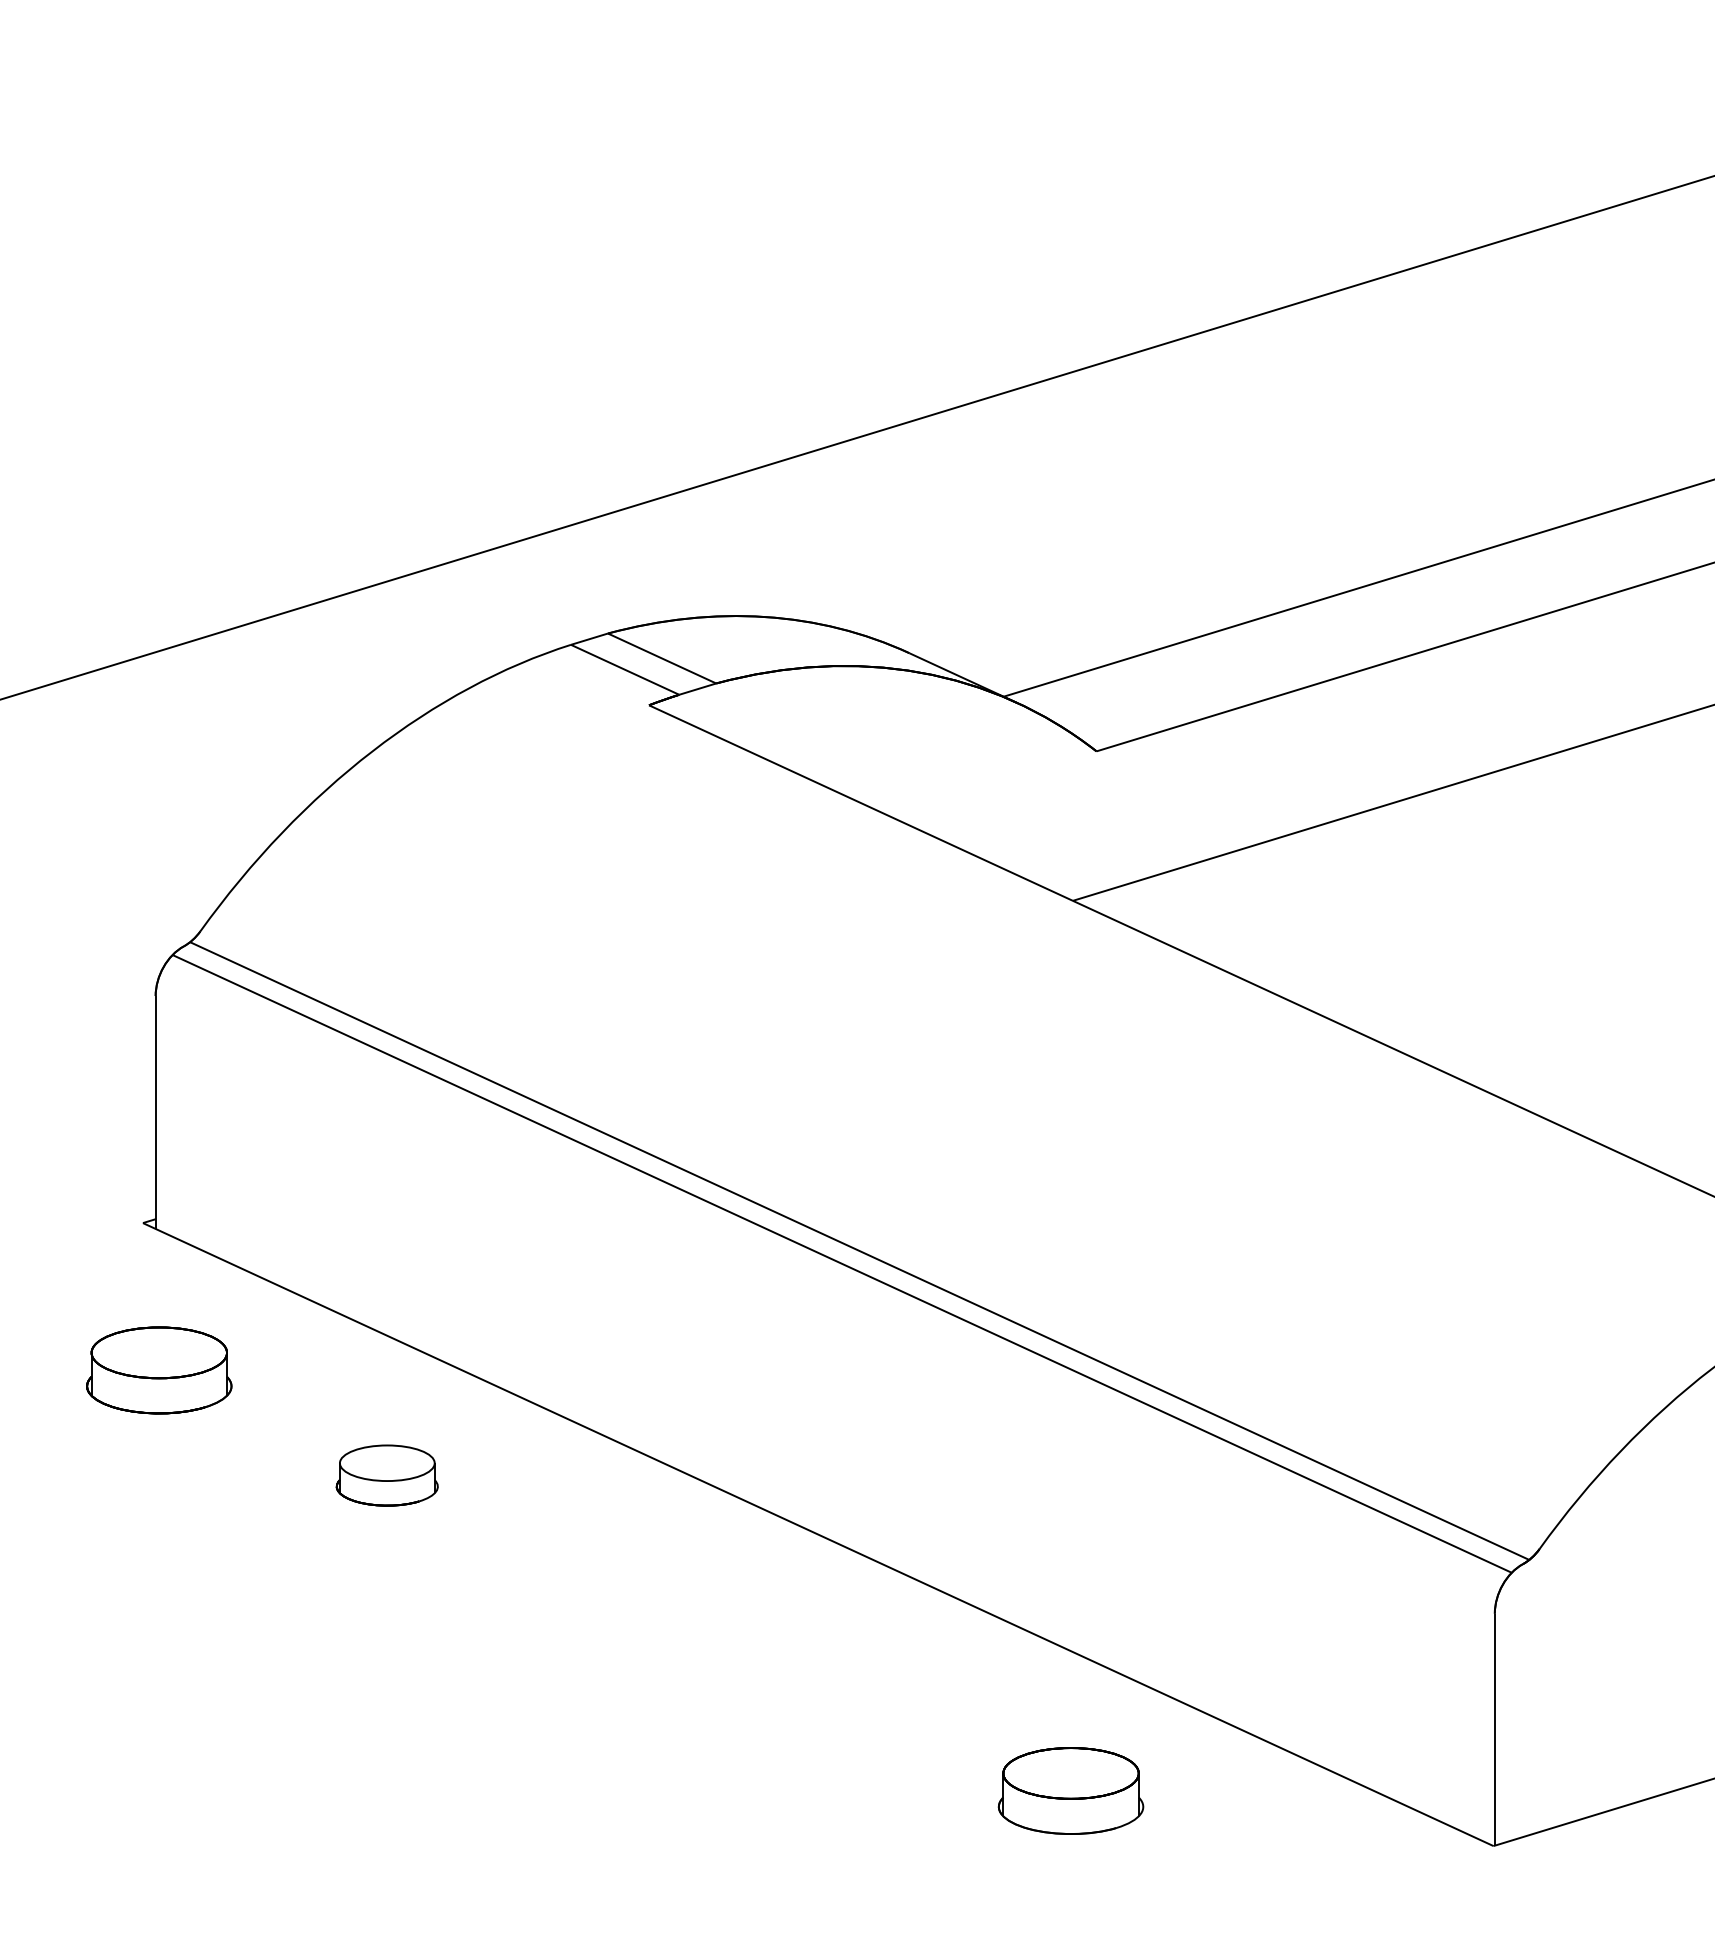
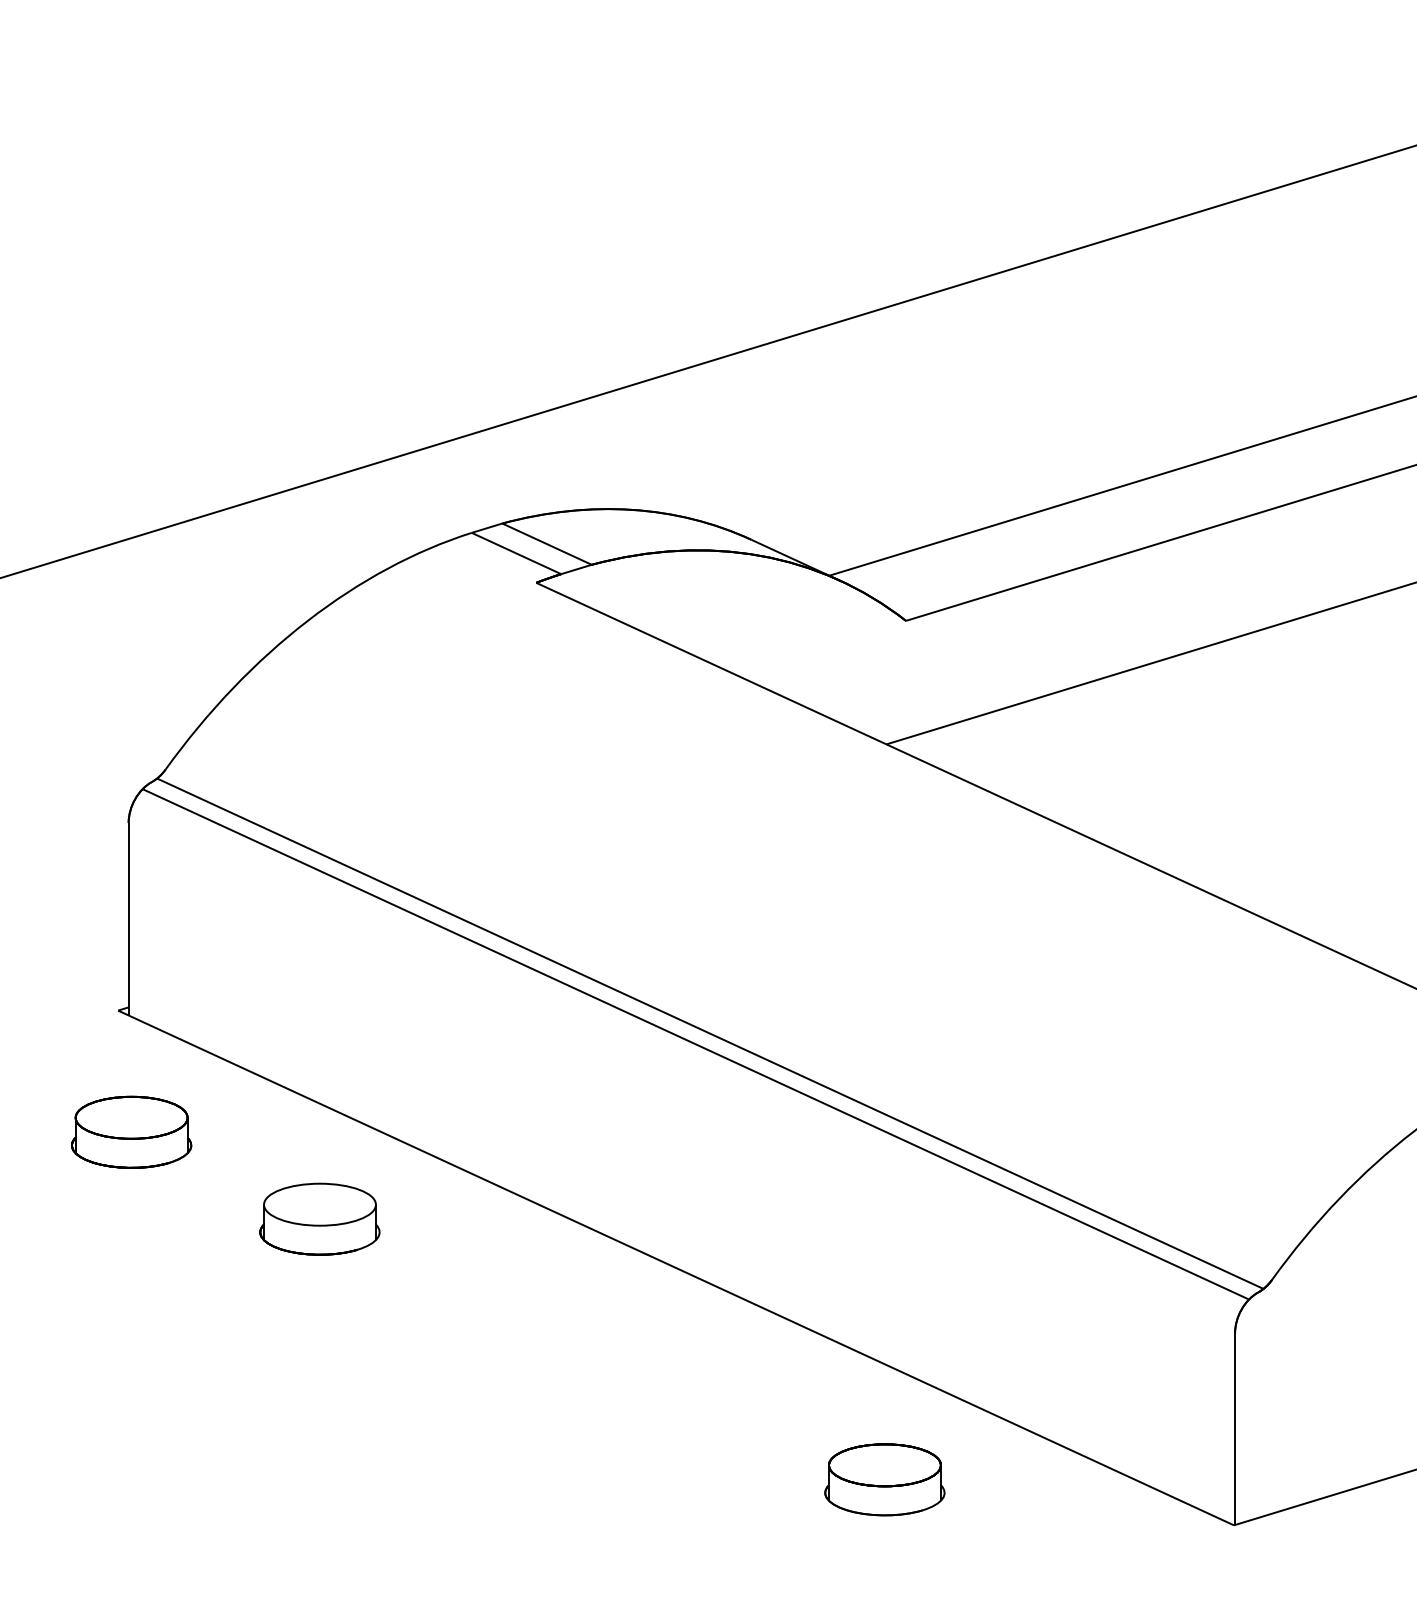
part: (387, 1475) -> (320, 1219), size x1.43

